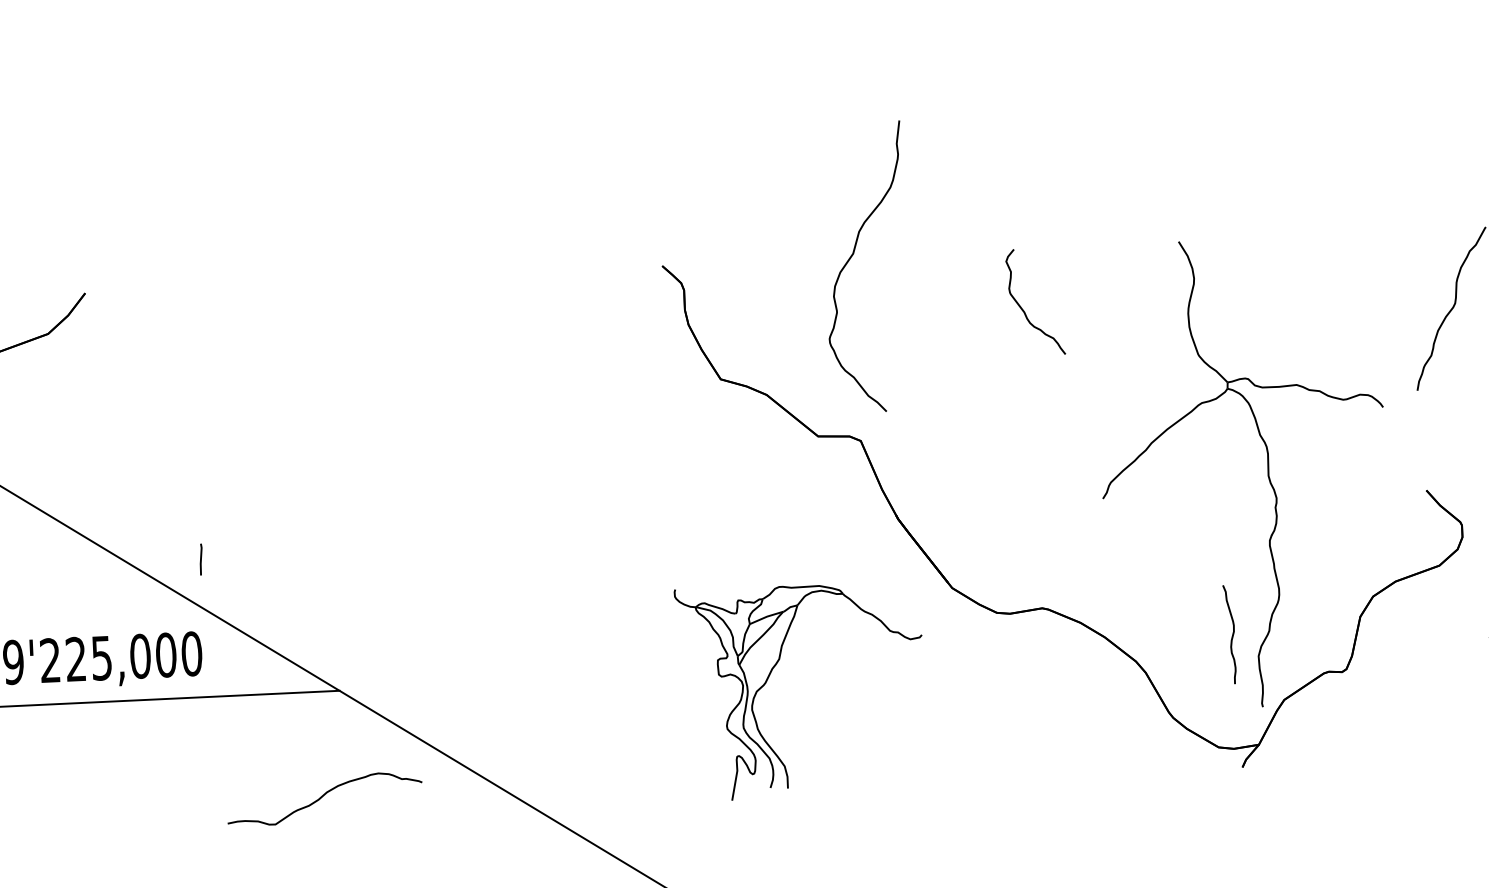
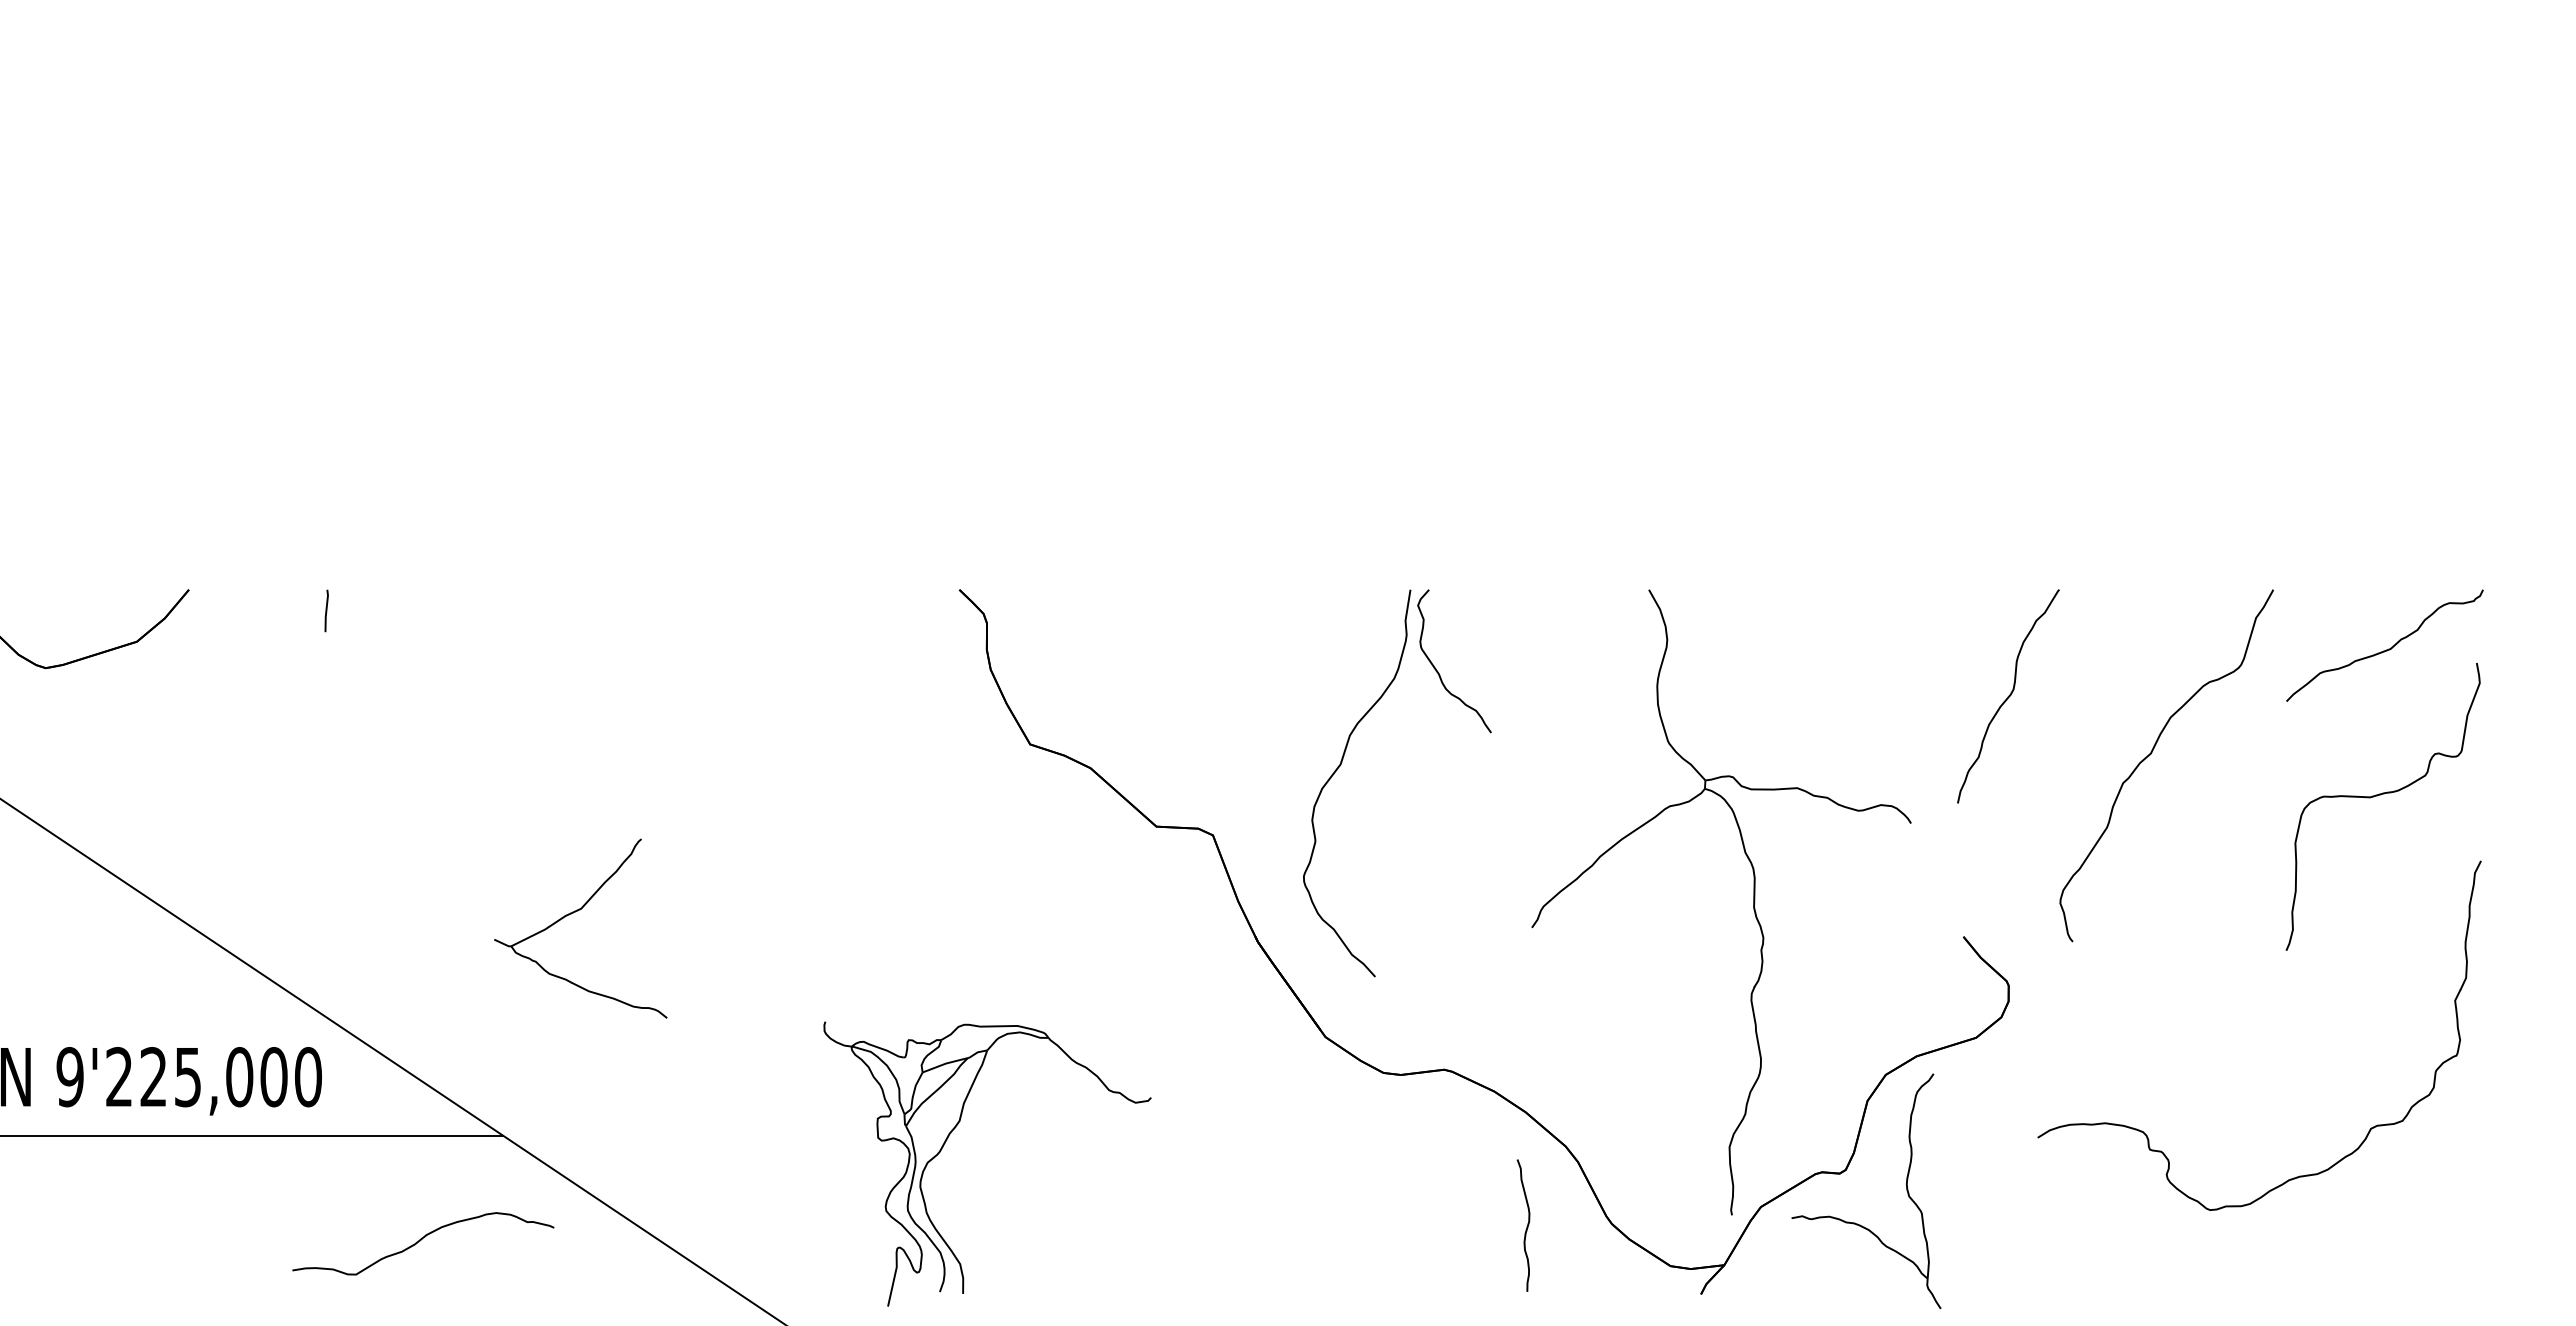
curve: (851, 258) -> (1337, 770), moved
part: (384, 522) -> (573, 913), added
line: (201, 559) -> (326, 610), moved
curve: (1232, 635) -> (1526, 1226), moved
part: (771, 672) -> (948, 1138), moved
part: (1355, 708) -> (1855, 1222), added
curve: (323, 796) -> (421, 1240), moved

